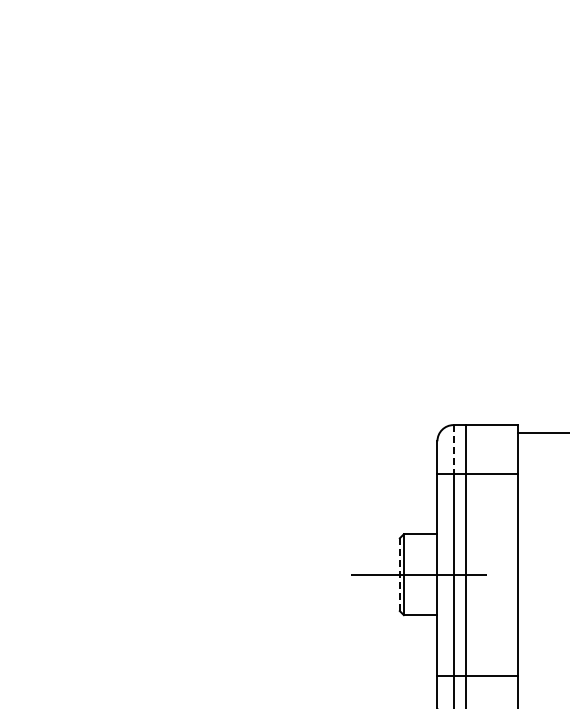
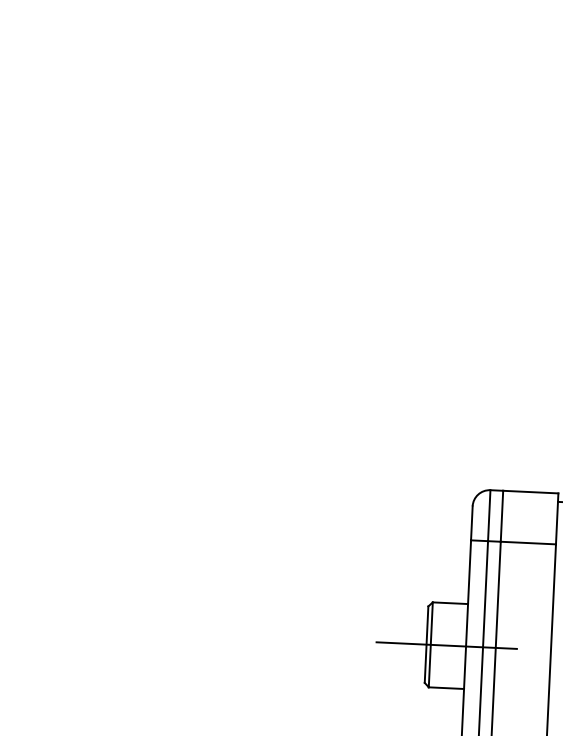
line: (453, 449) -> (489, 515), dashed -> solid
line: (399, 574) -> (426, 644), dashed -> solid

